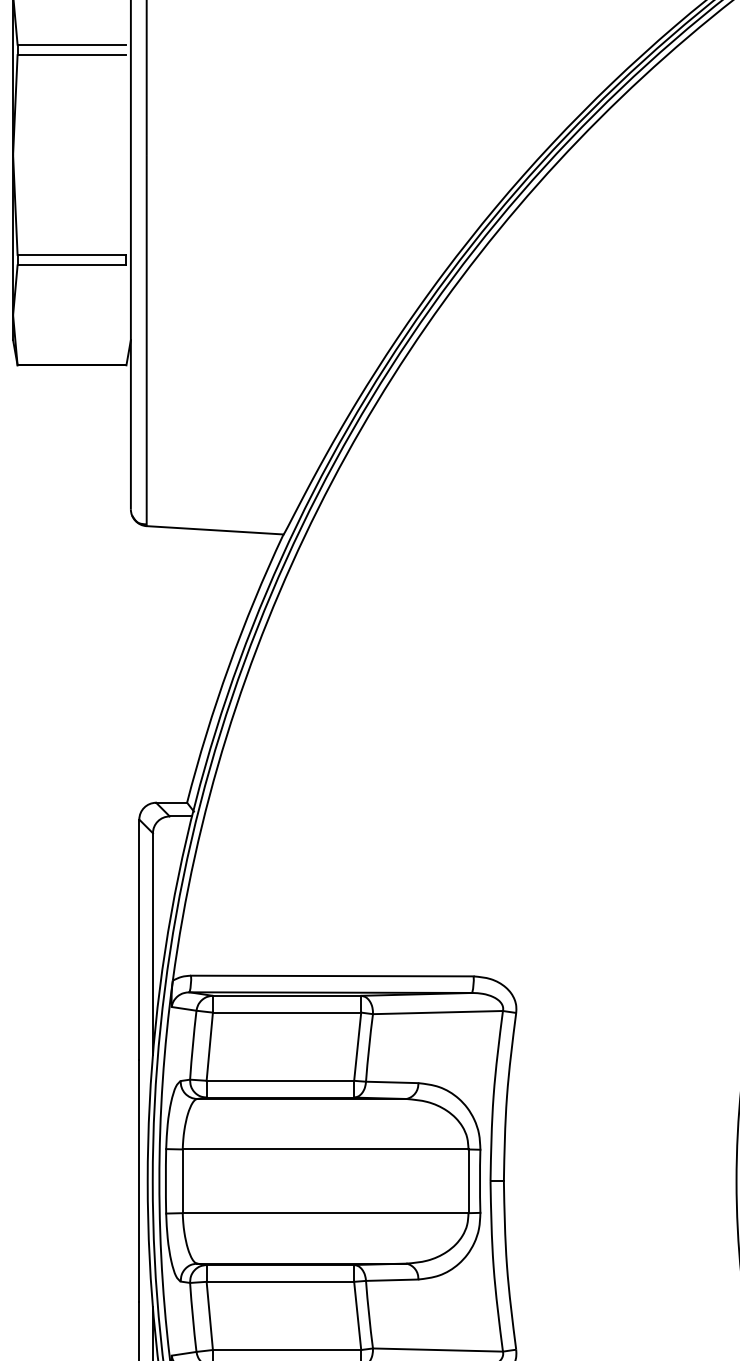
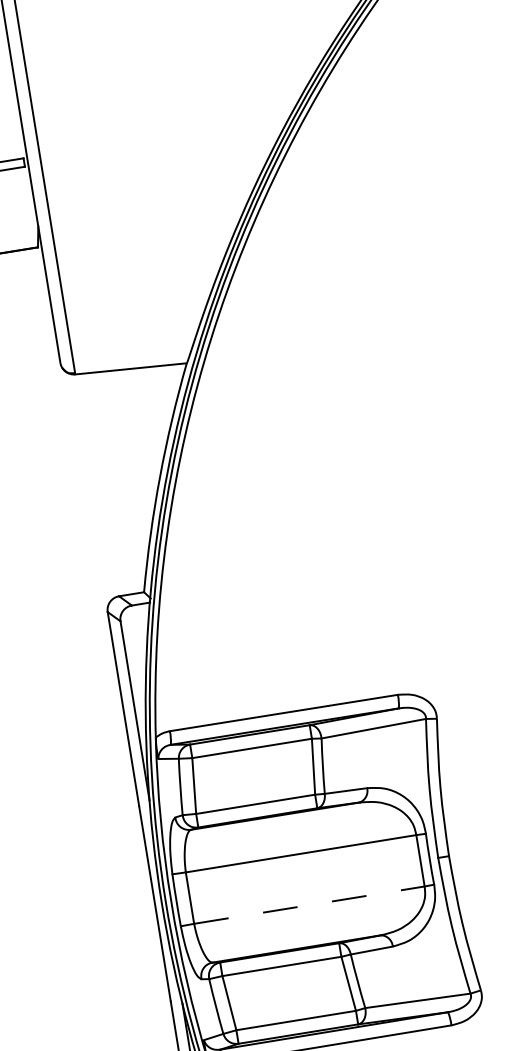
line: (325, 1213) -> (309, 905), solid -> dashed

